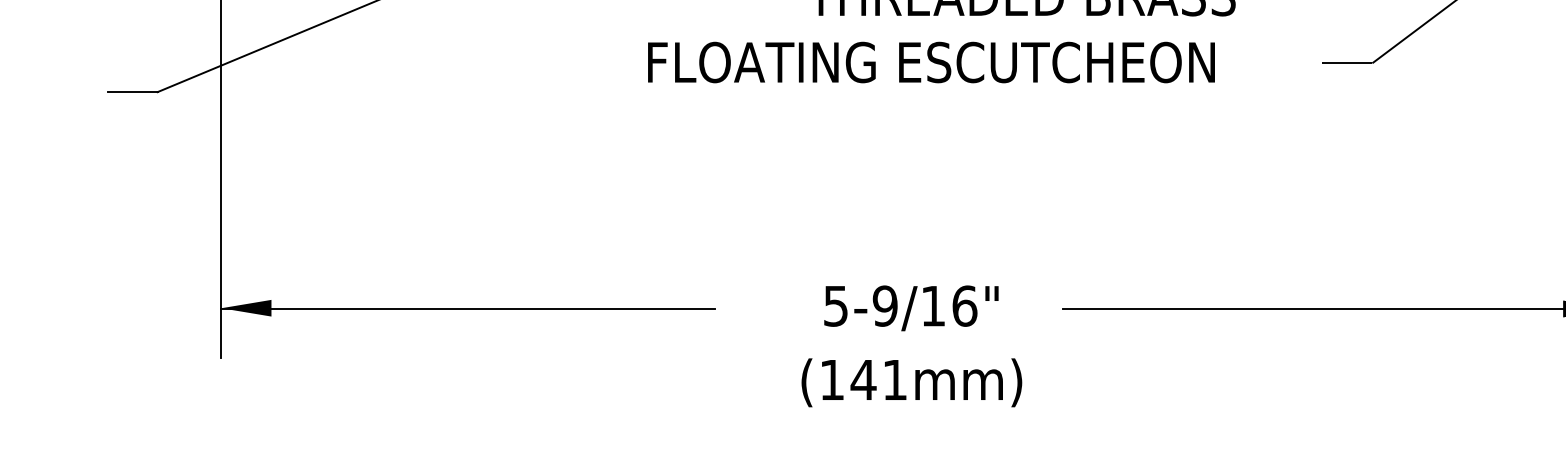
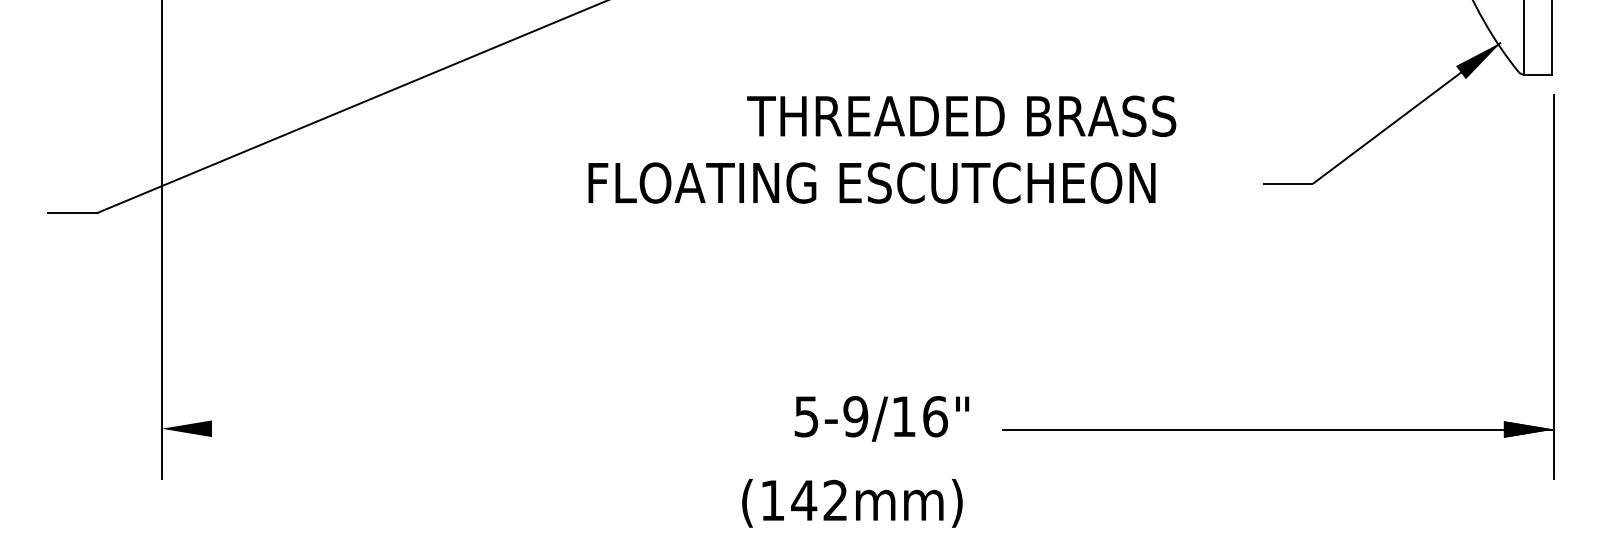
text: (910, 307) -> (881, 418), moved
line: (467, 308) -> (408, 429), removed
text: (893, 378) -> (834, 499), (141mm) -> (142mm)

